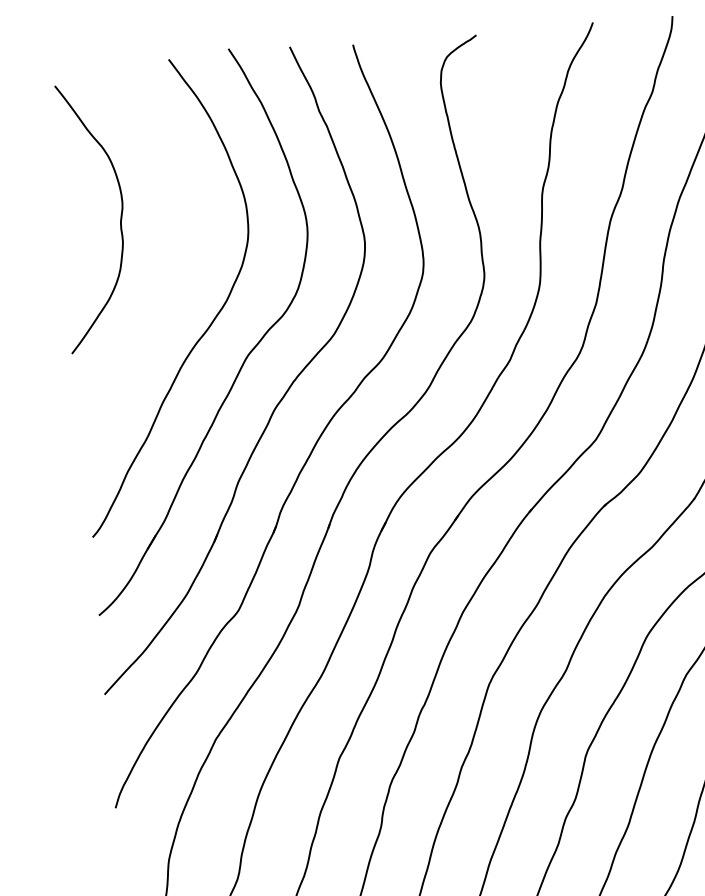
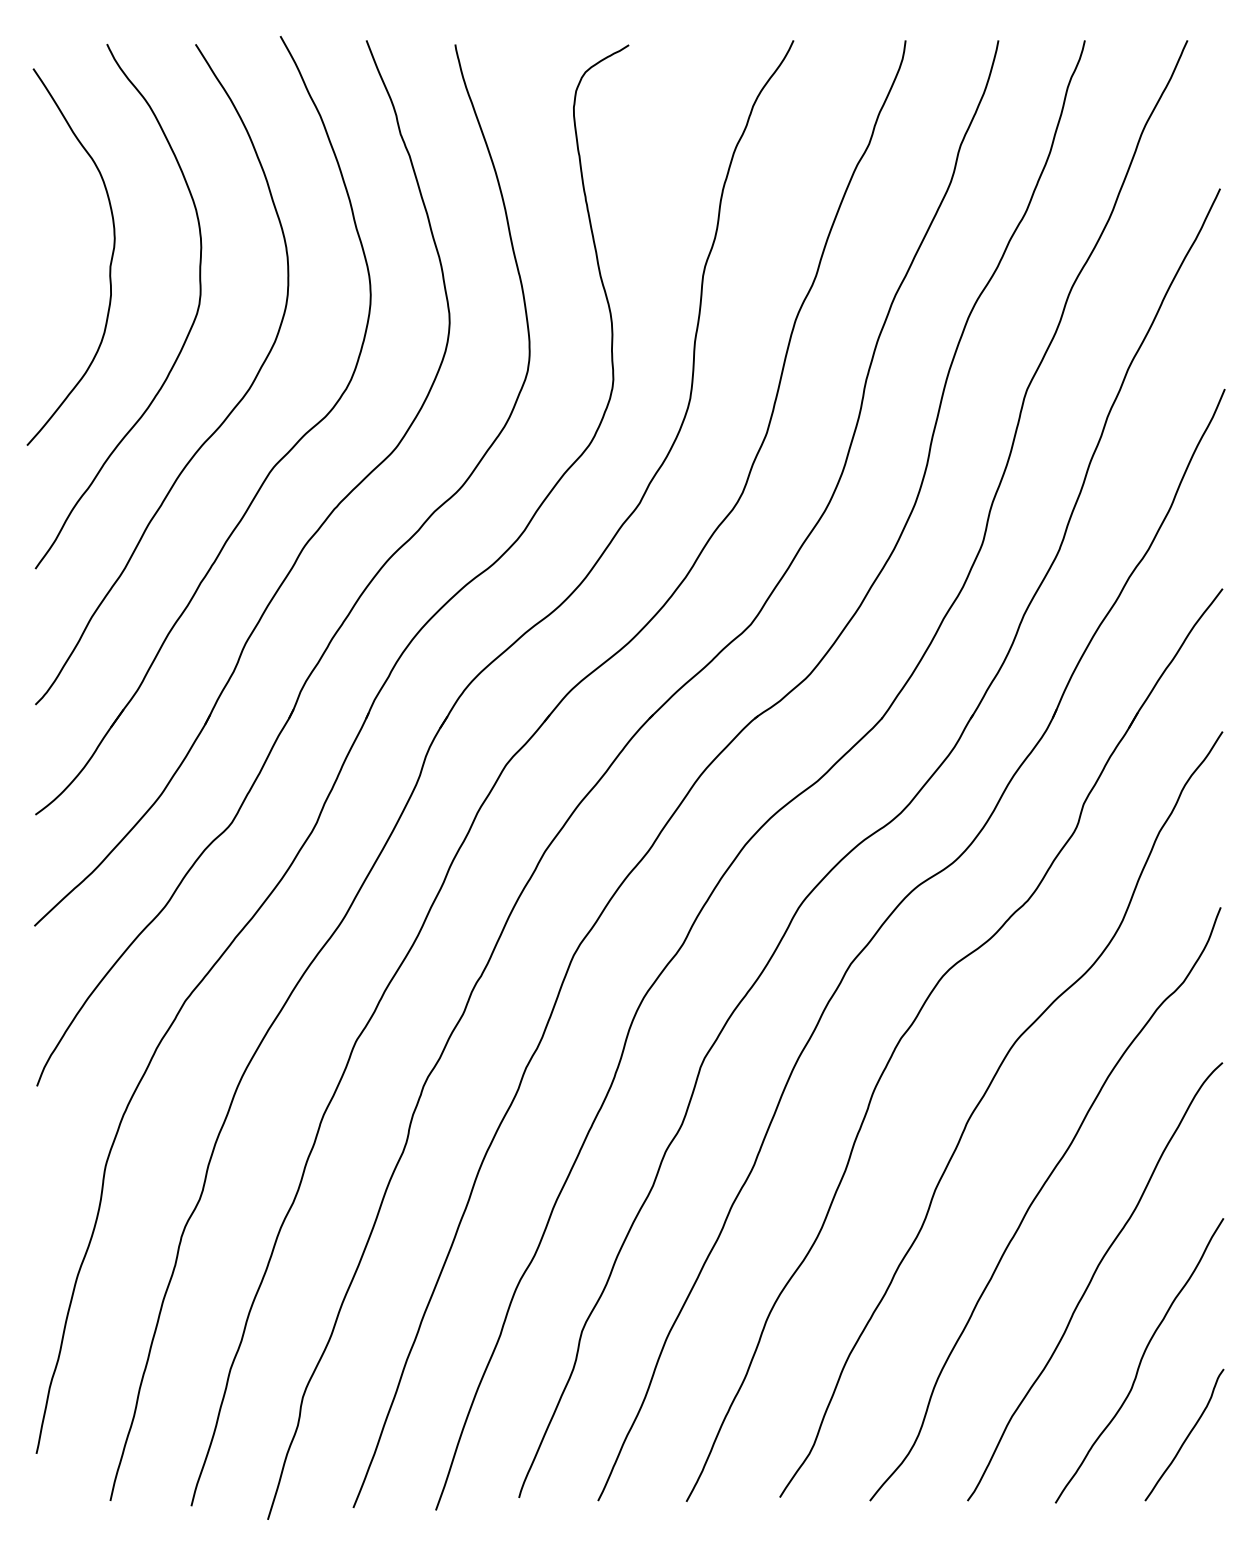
curve: (179, 265) -> (187, 333), added

